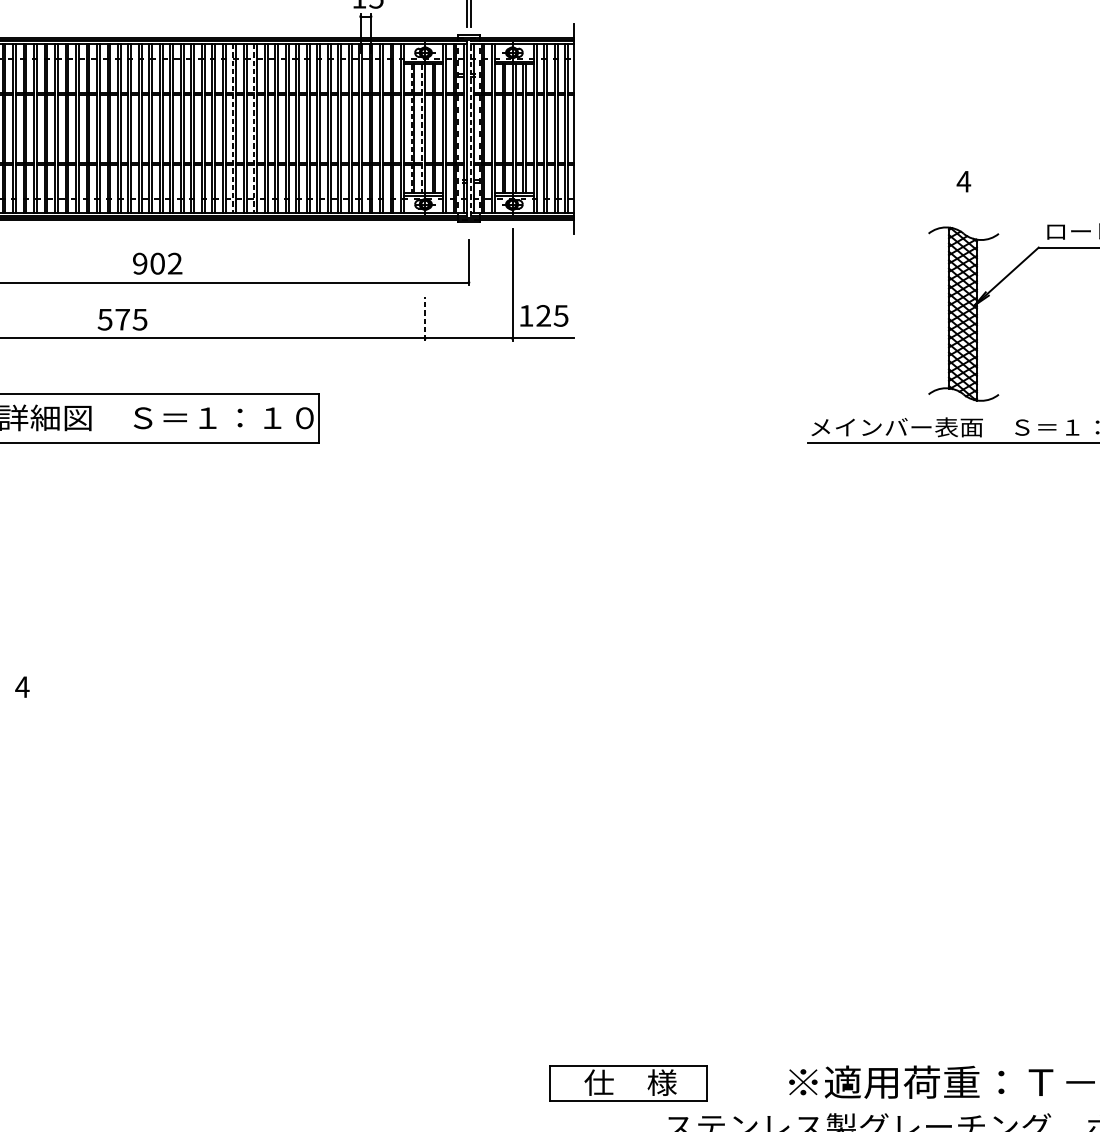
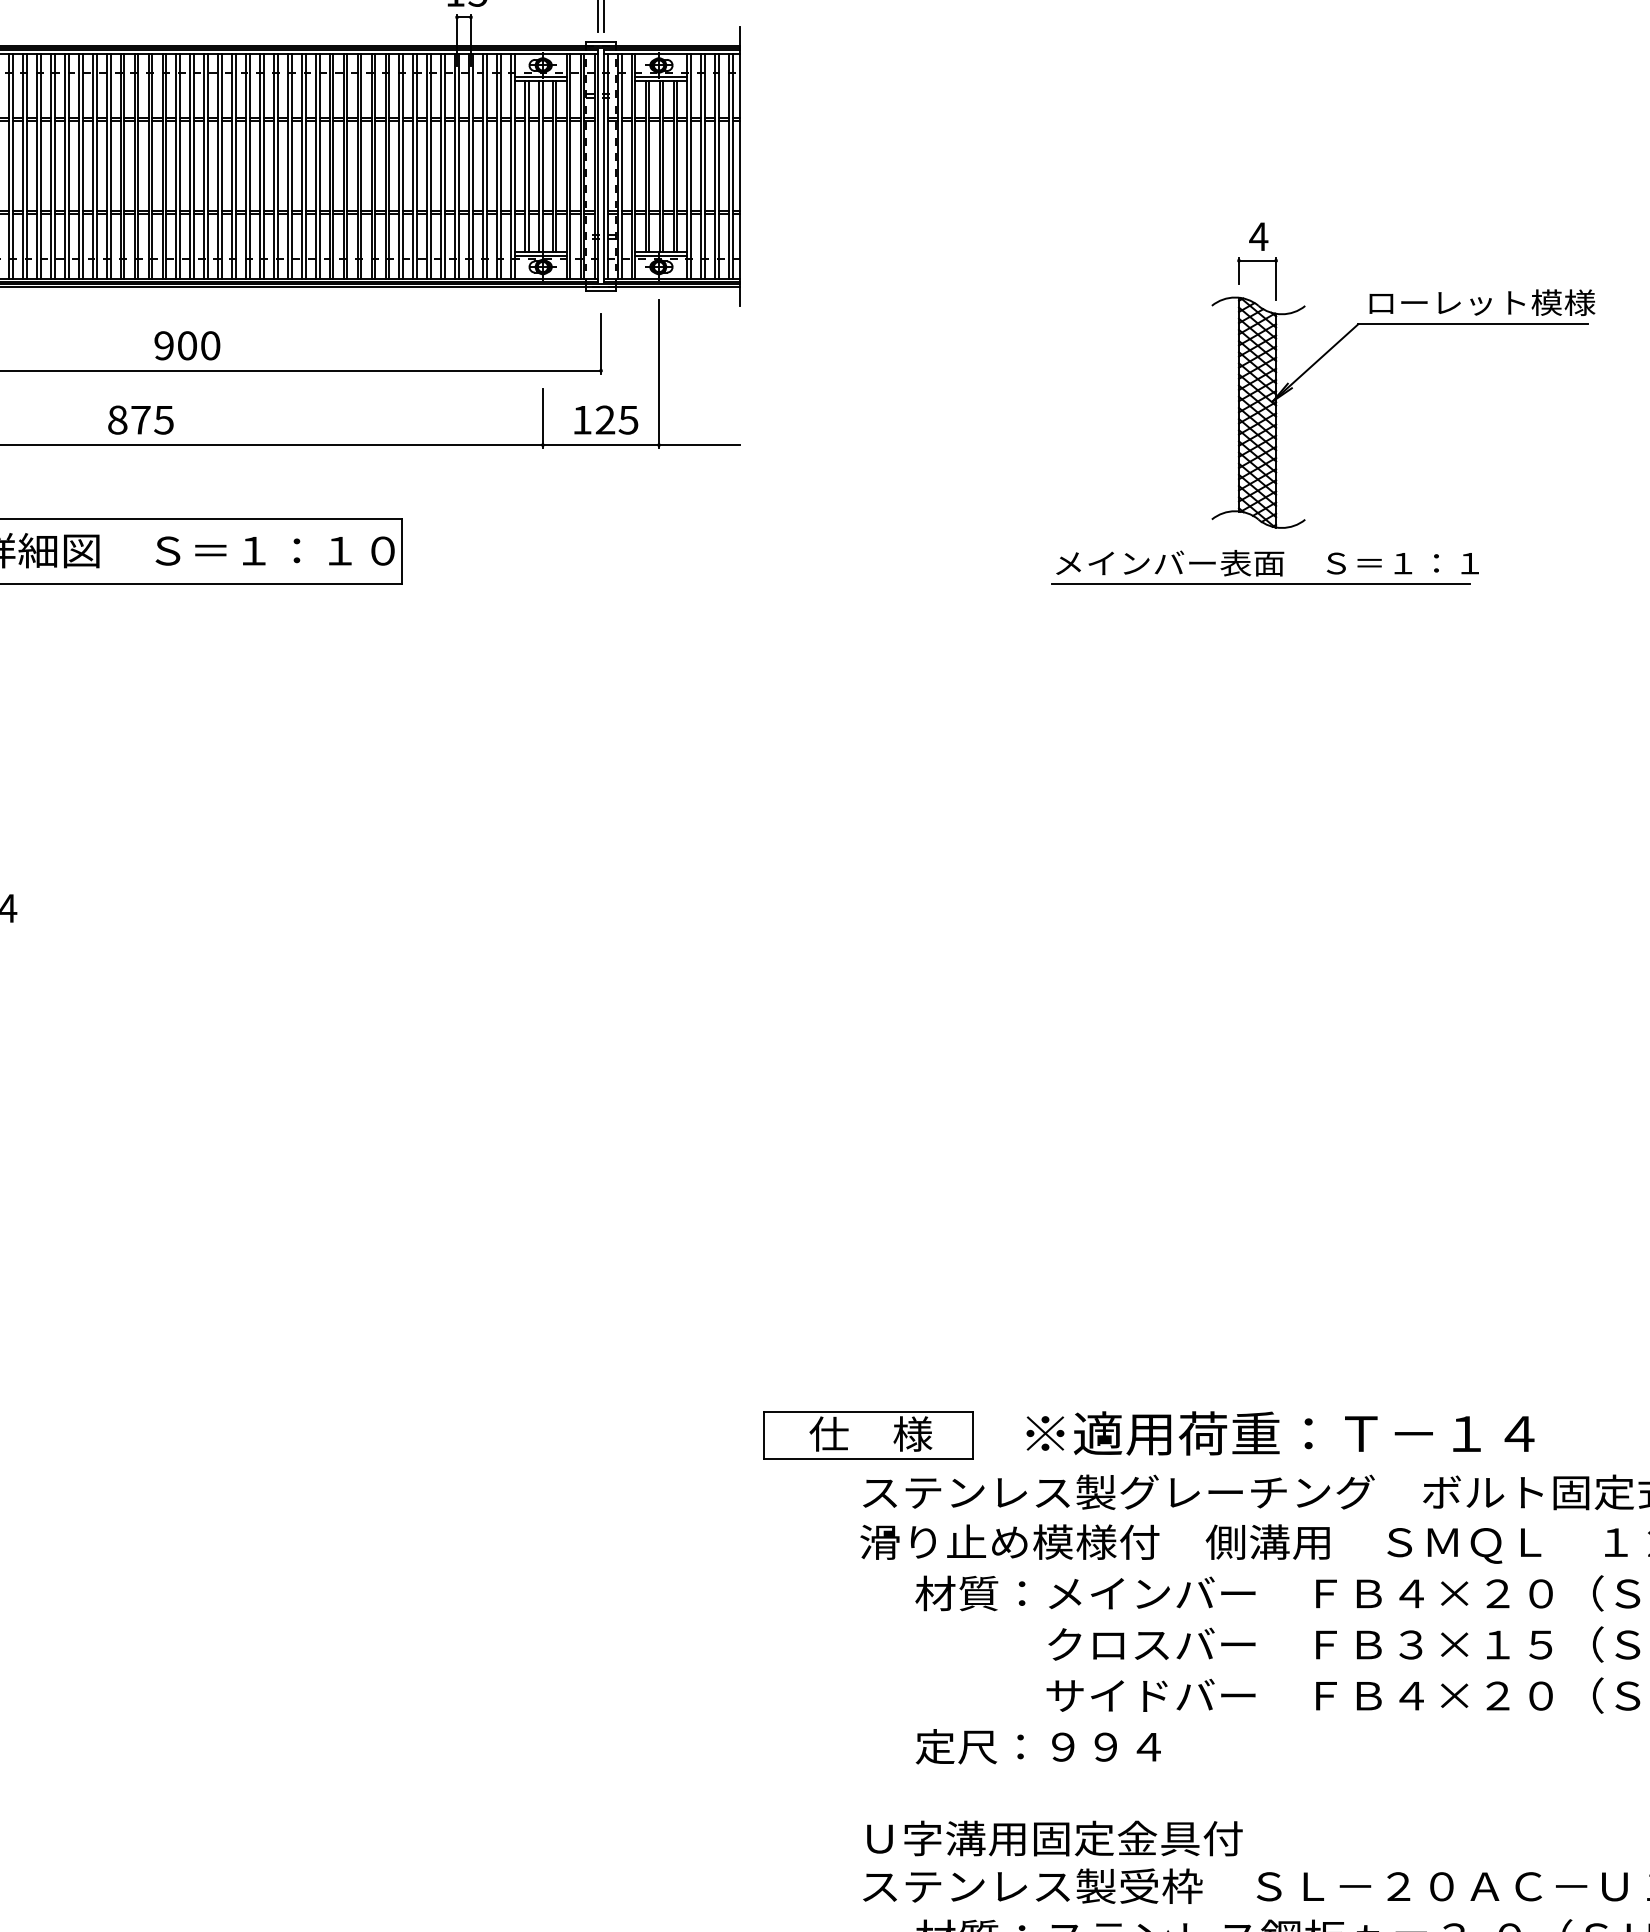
line: (233, 128) -> (287, 166), dashed -> solid
line: (254, 128) -> (315, 166), dashed -> solid
line: (411, 128) -> (524, 166), dashed -> solid
line: (421, 128) -> (538, 166), dashed -> solid
line: (470, 128) -> (603, 165), dashed -> solid
part: (962, 200) -> (1257, 261), added
text: (175, 263) -> (210, 345), 902 -> 900
text: (544, 315) -> (606, 419), moved
line: (424, 318) -> (542, 418), dashed -> solid
text: (105, 319) -> (117, 419), 575 -> 875
part: (628, 1083) -> (868, 1435), moved

